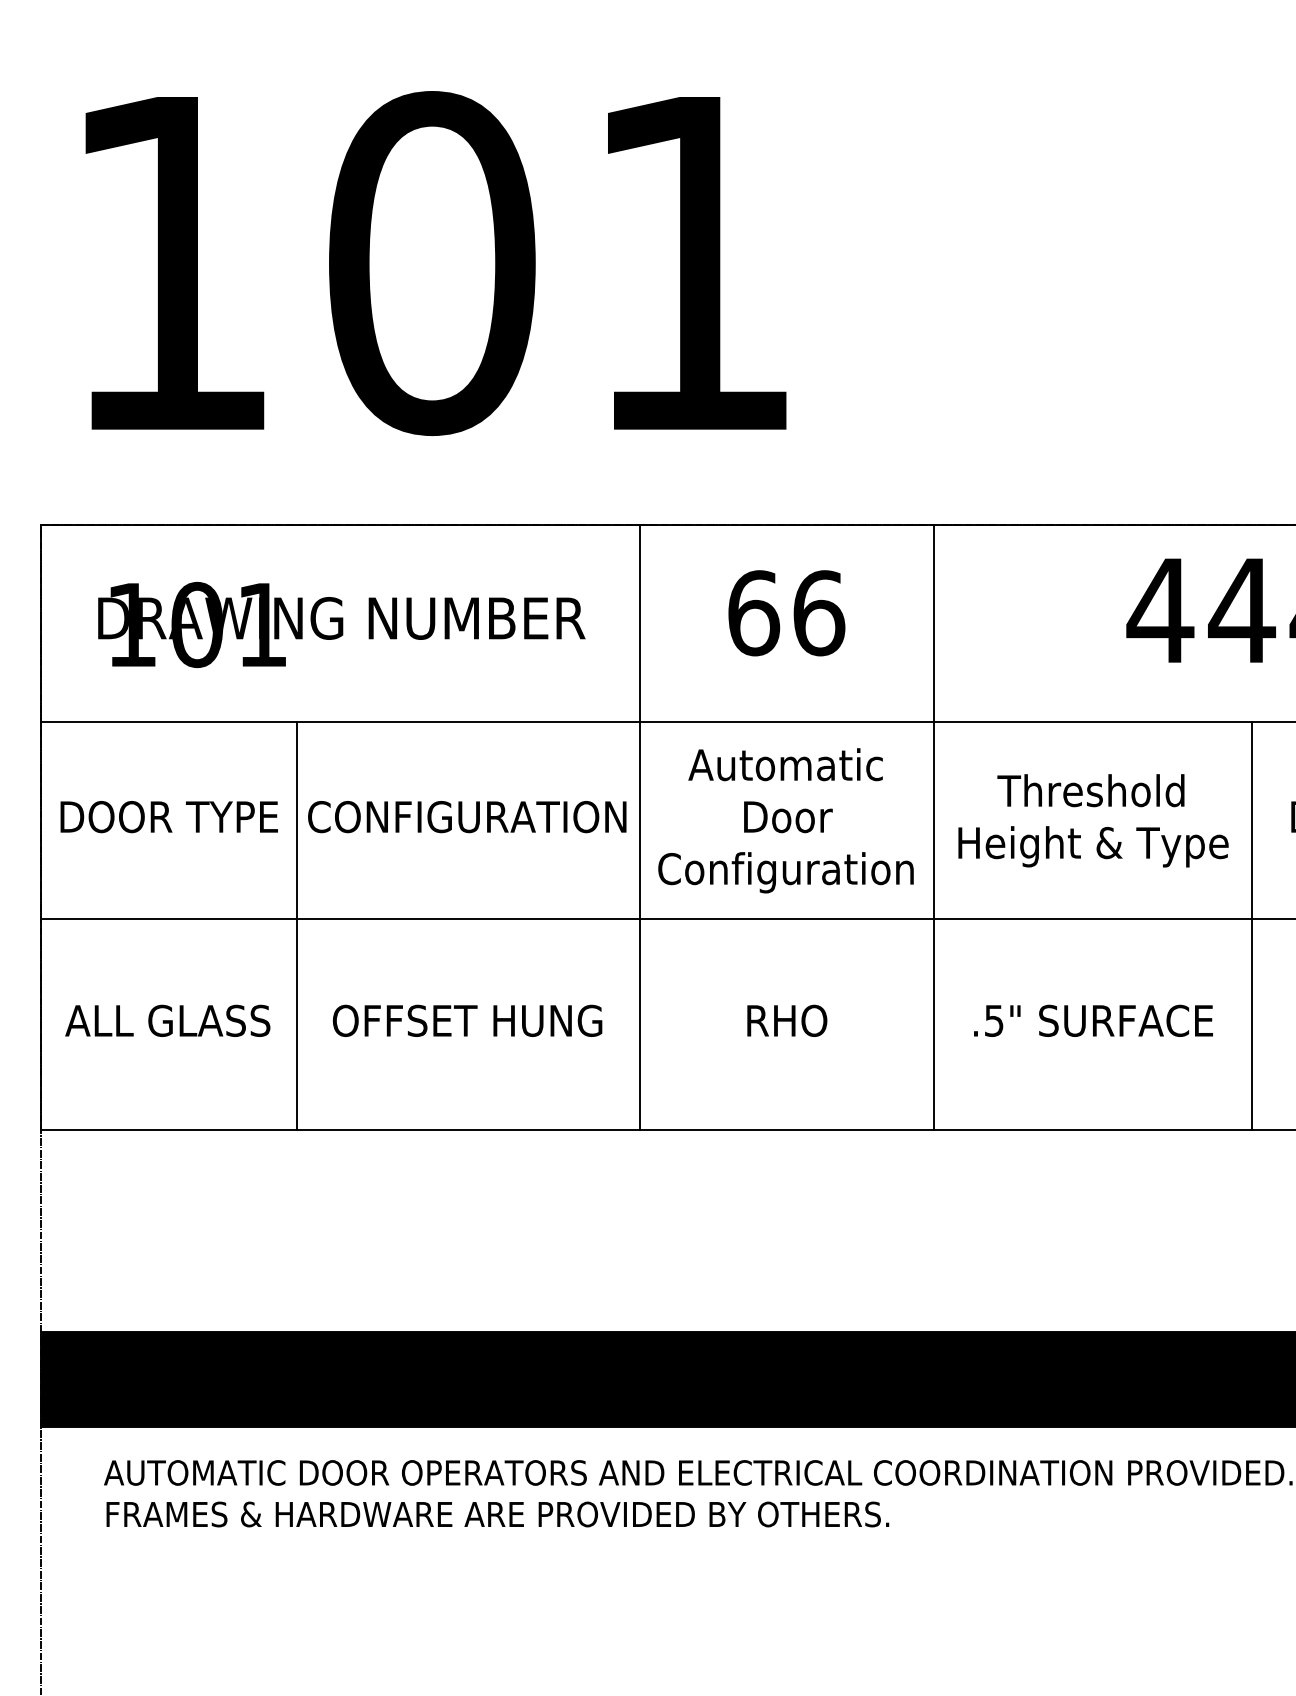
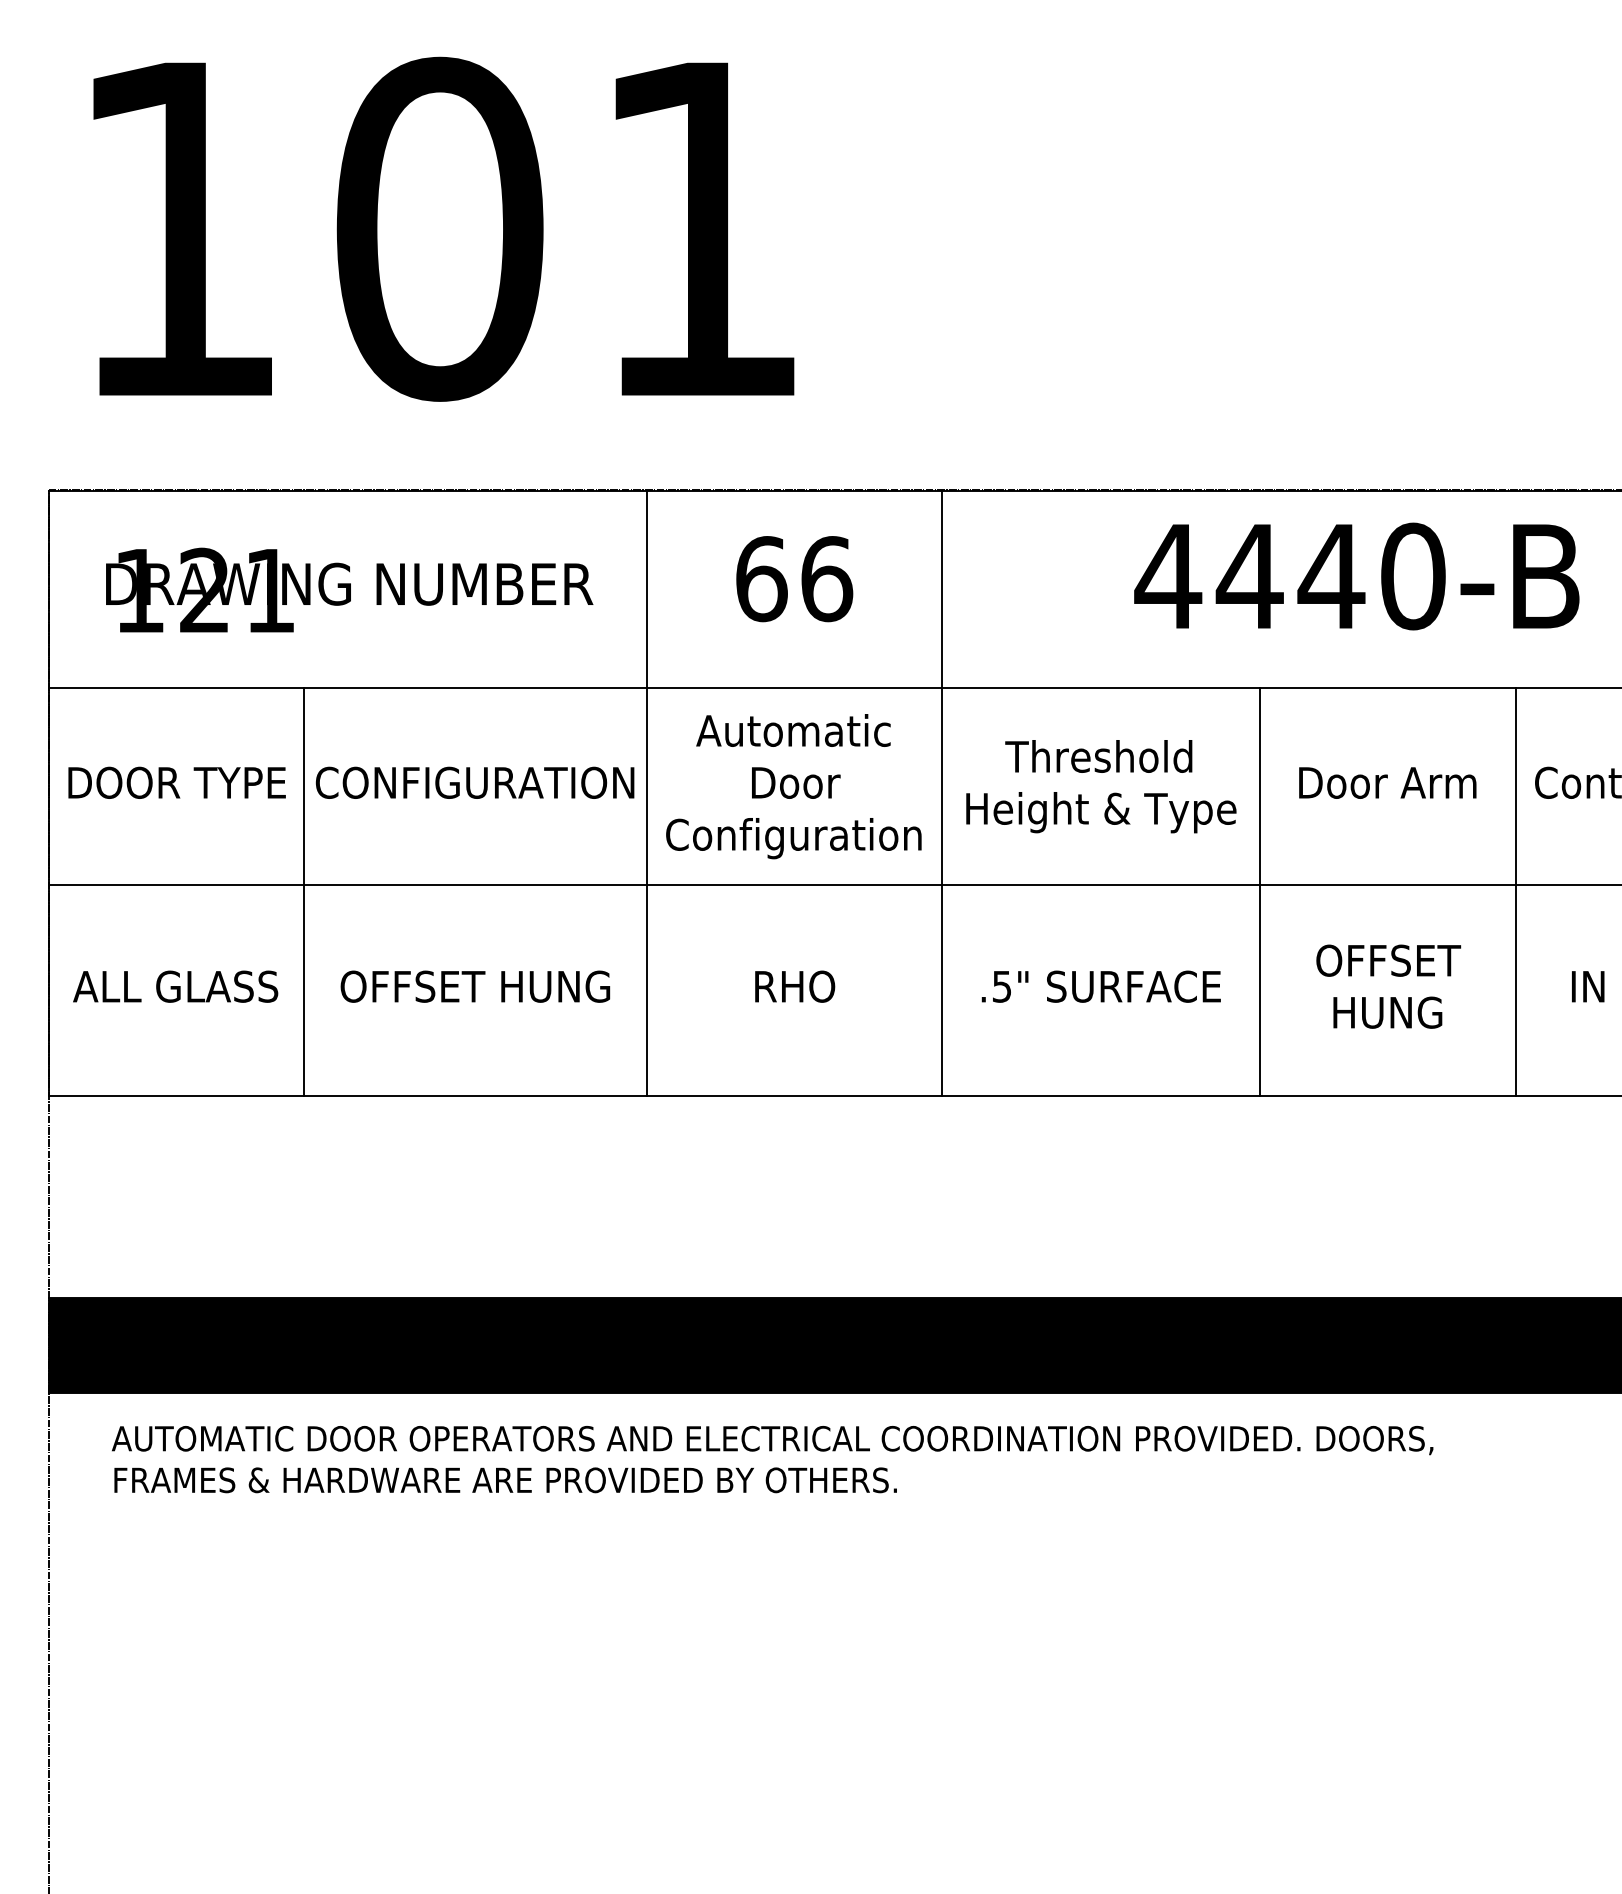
text: (196, 624) -> (204, 590), 101 -> 121

